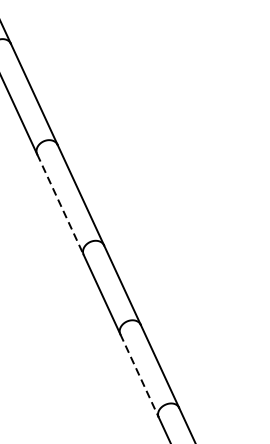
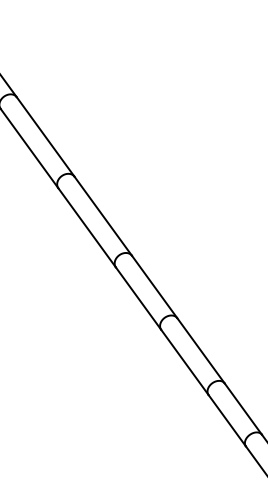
line: (60, 204) -> (87, 227), dashed -> solid
line: (140, 375) -> (185, 362), dashed -> solid

